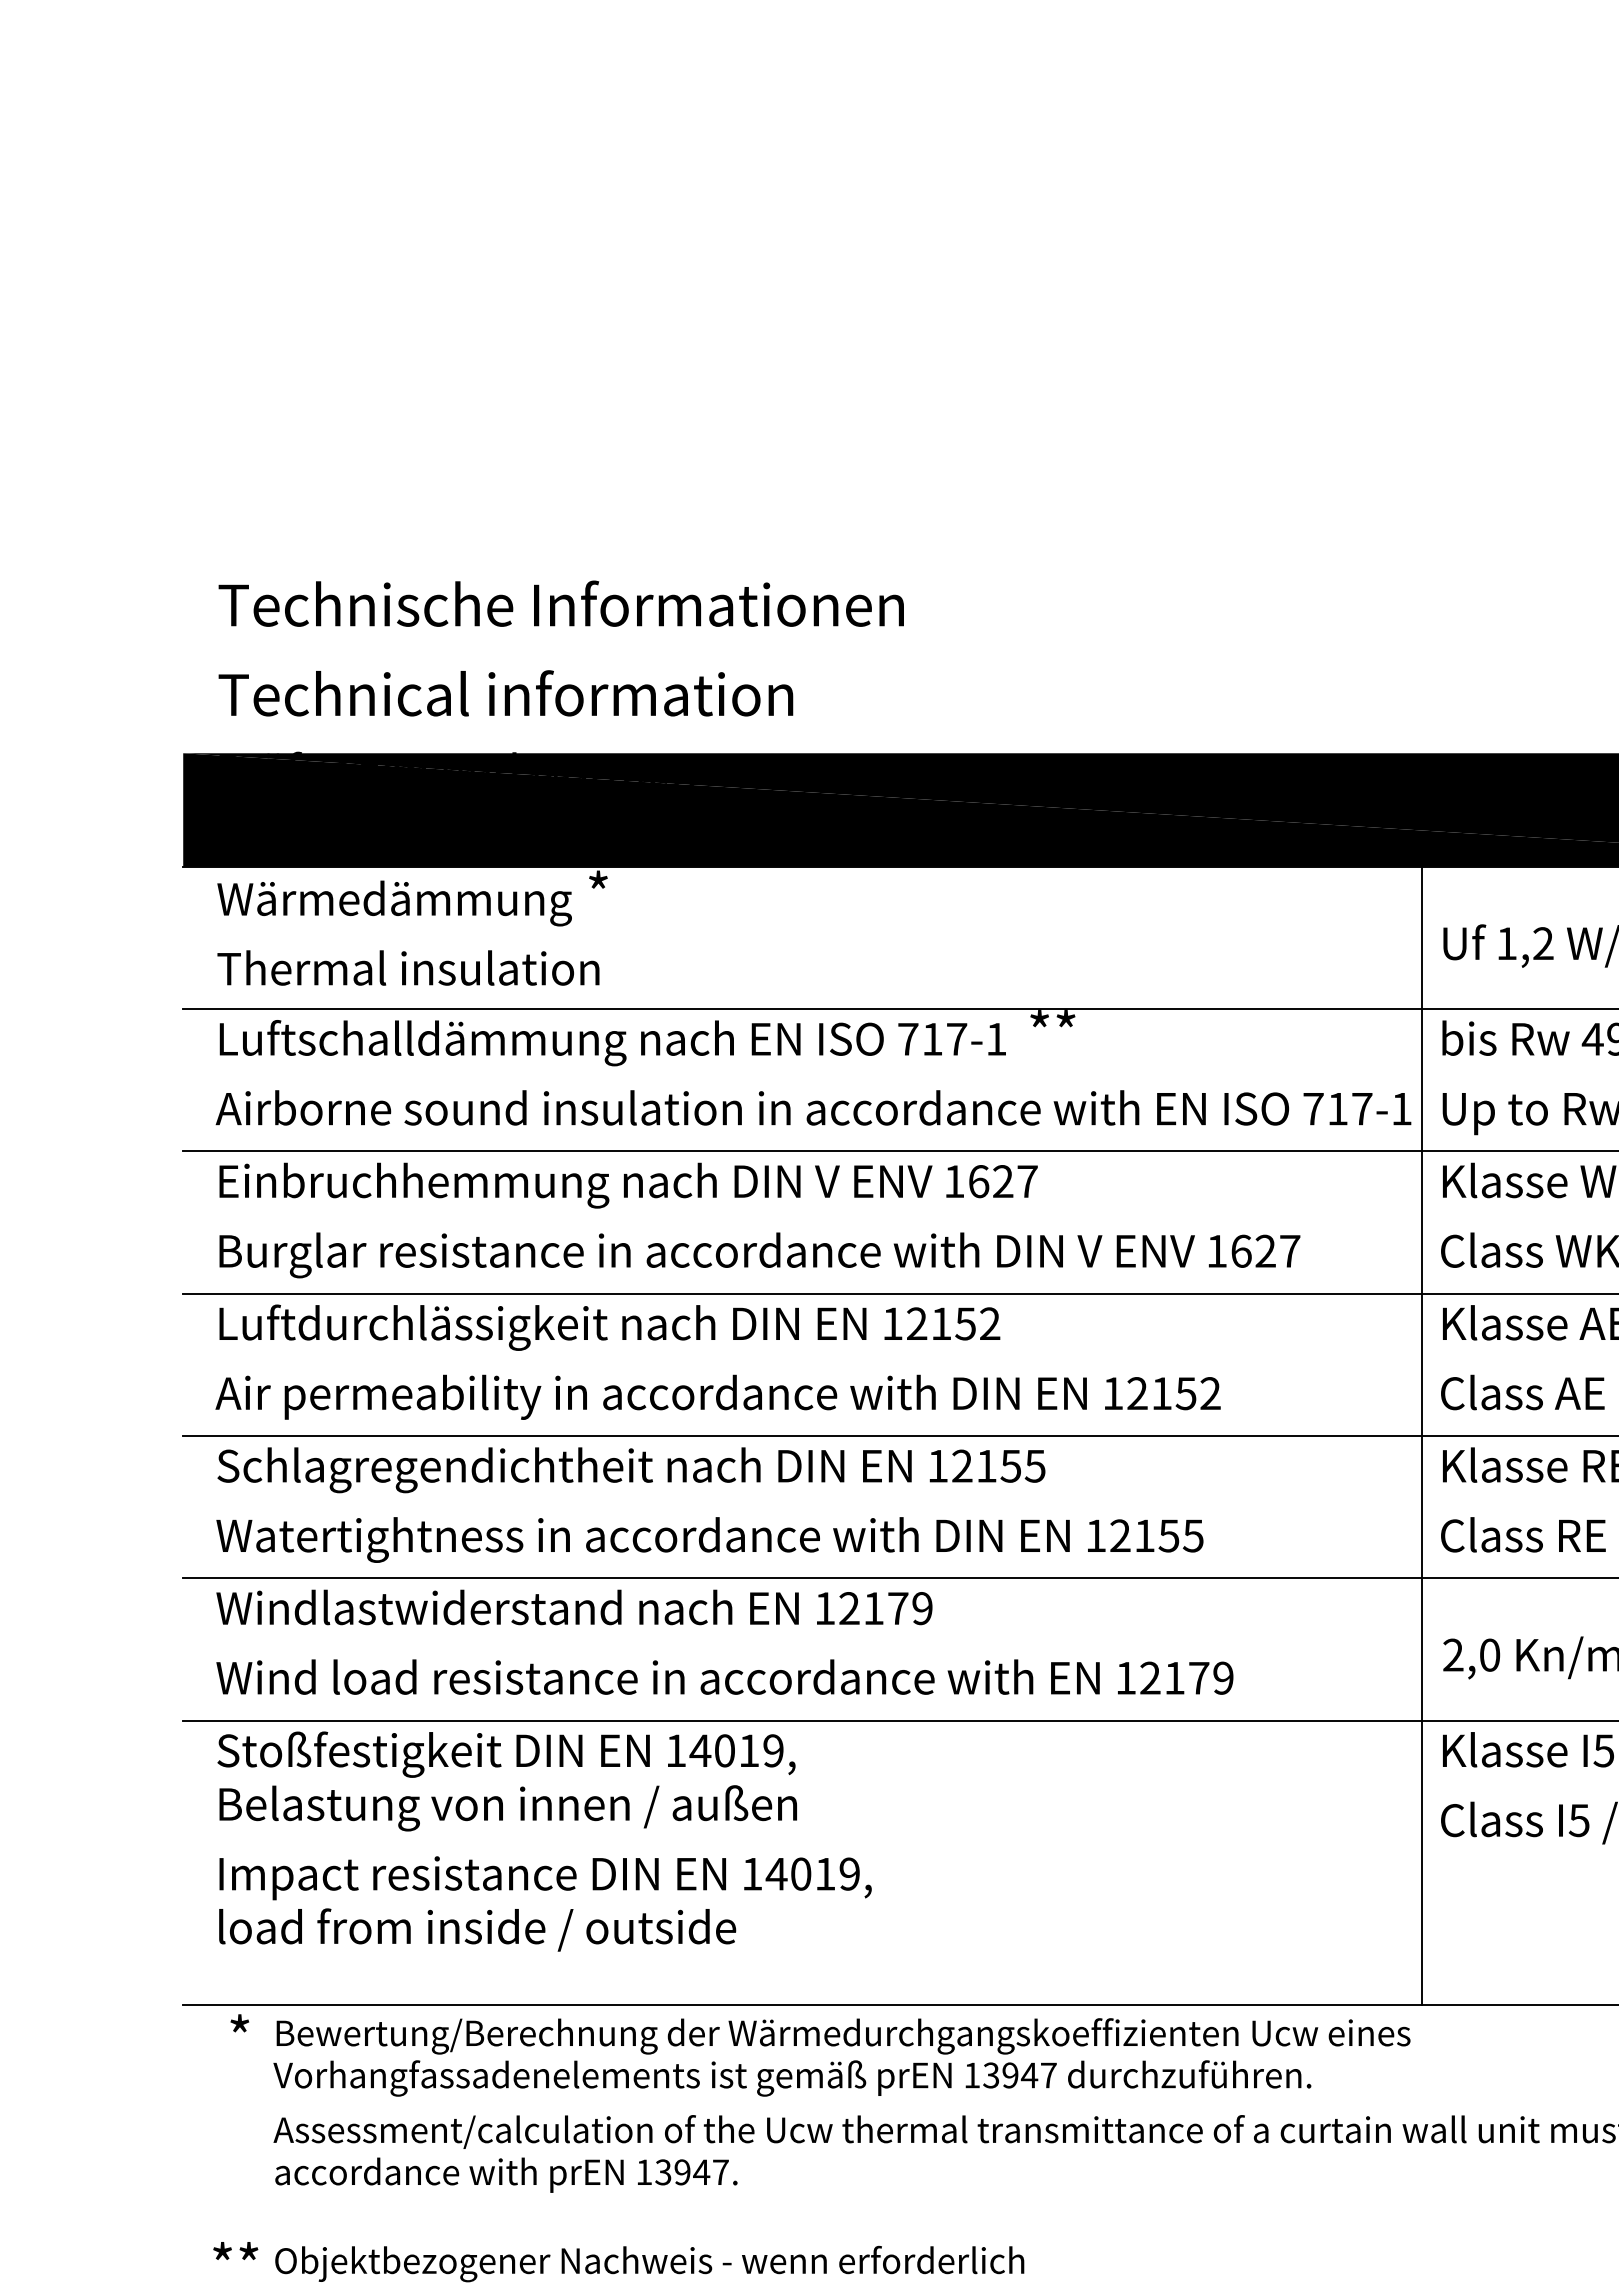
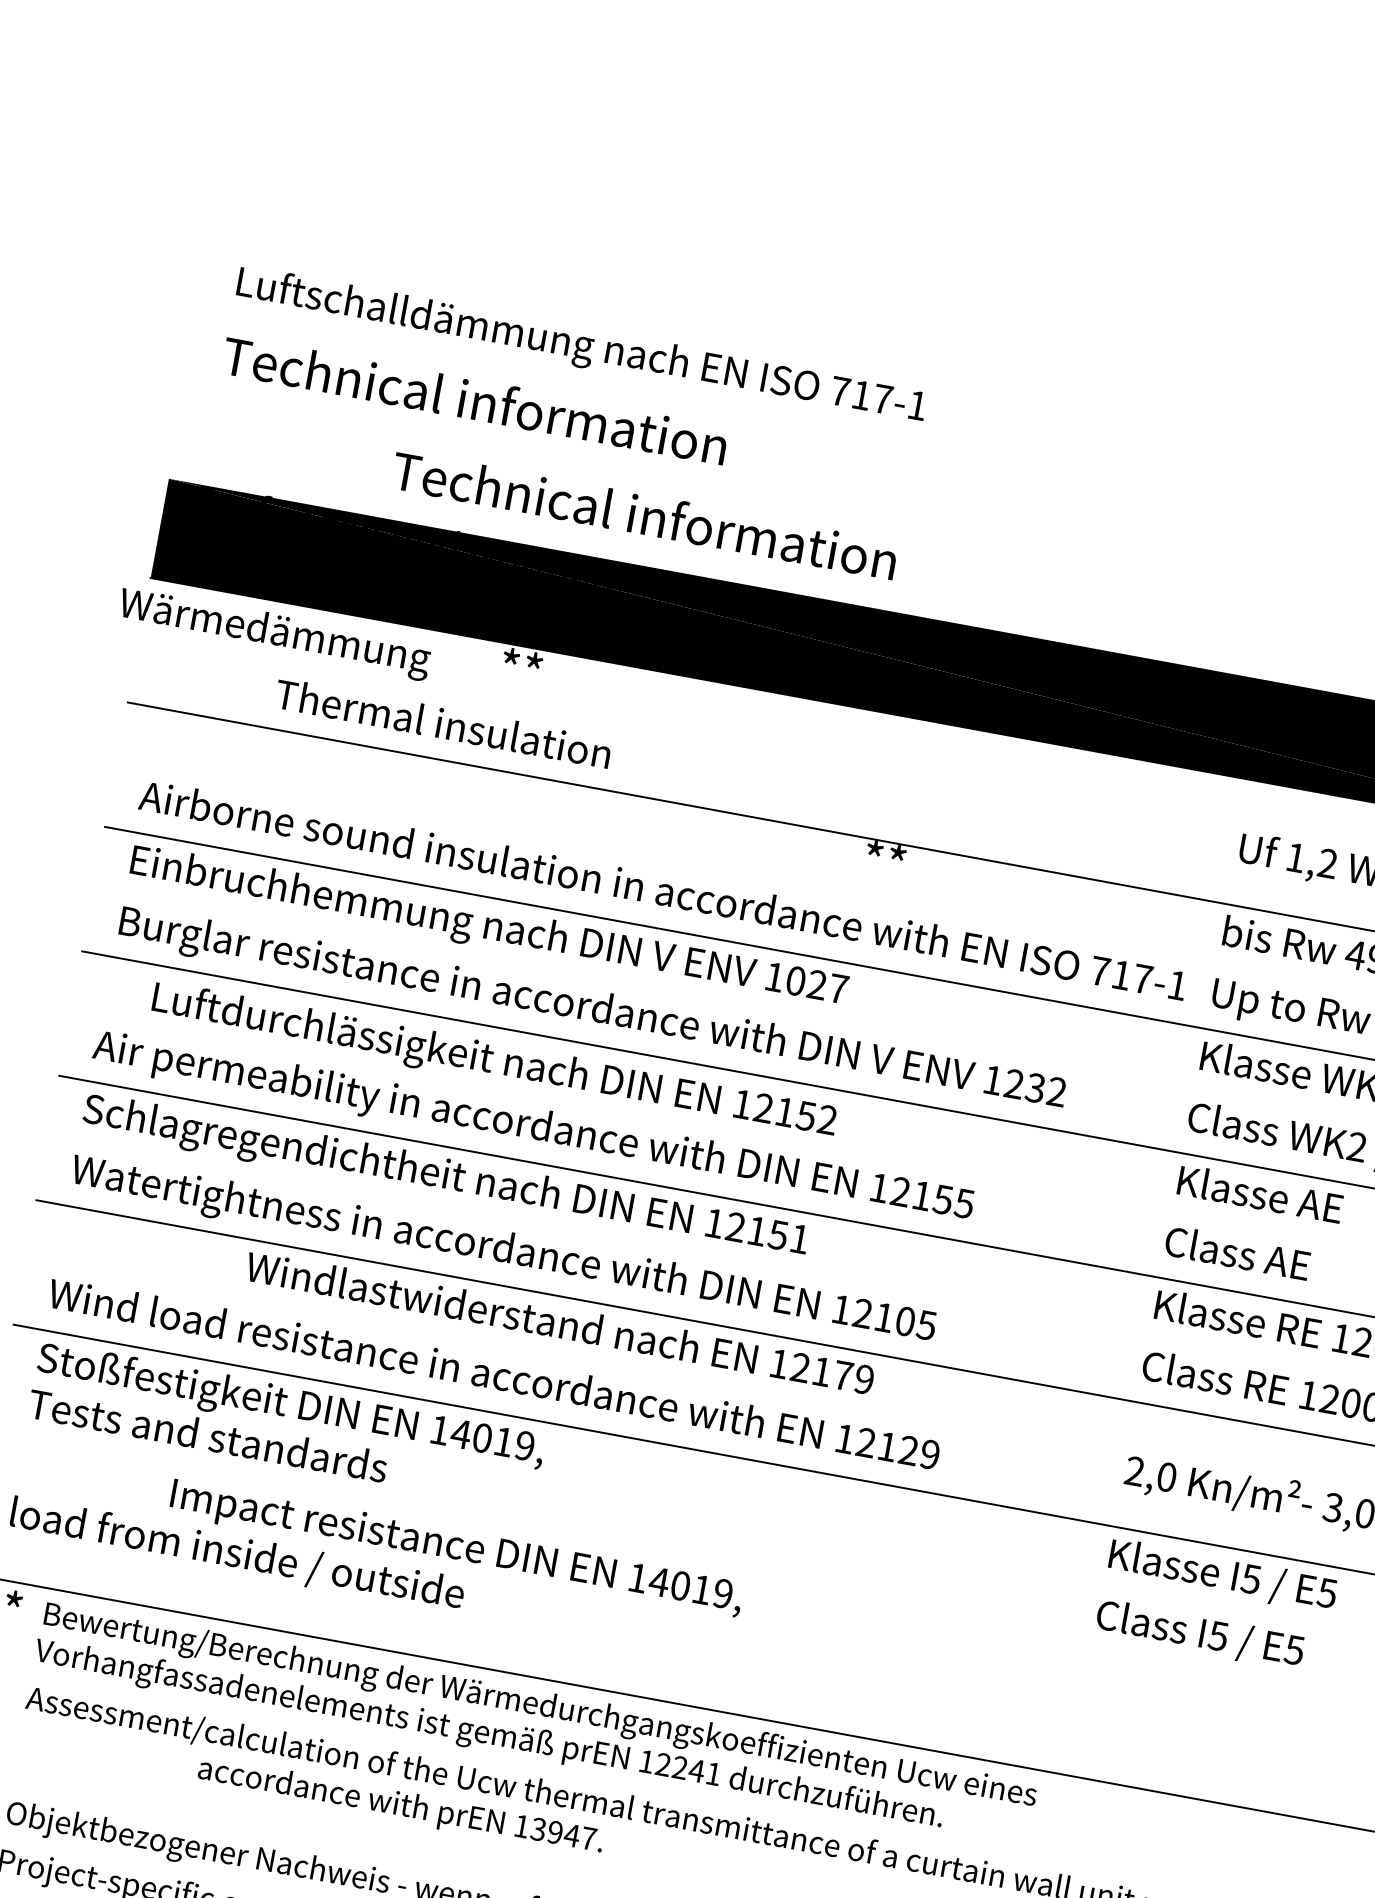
text: (650, 603) -> (601, 422), Technische Informationen -> Technical information
text: (505, 693) -> (644, 514), moved
text: (624, 879) -> (534, 660), * -> **
text: (394, 903) -> (274, 633), moved
text: (408, 967) -> (443, 722), moved
text: (612, 1043) -> (581, 347), moved
text: (979, 1181) -> (796, 981), 1627 -> 1027
text: (1265, 1250) -> (1035, 1087), 1627 -> 1232
text: (609, 1327) -> (494, 1062), moved
text: (1210, 1393) -> (964, 1203), 12152 -> 12155
line: (1422, 1435) -> (1143, 1274), removed
text: (1034, 1466) -> (798, 1239), 12155 -> 12151
text: (1168, 1535) -> (904, 1321), 12155 -> 12105
text: (574, 1607) -> (560, 1322), moved
text: (1199, 1677) -> (909, 1450), 12179 -> 12129
text: (506, 1808) -> (282, 1453), Belastung von innen / außen -> Tests and standards
text: (545, 1878) -> (456, 1548), moved
text: (1019, 2075) -> (688, 1769), 13947 -> 12241
text: (506, 2174) -> (401, 1806), moved

